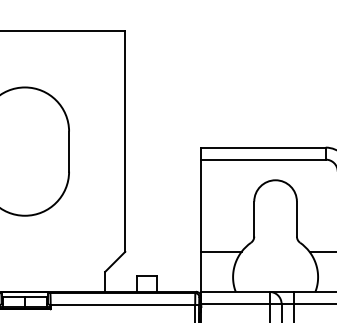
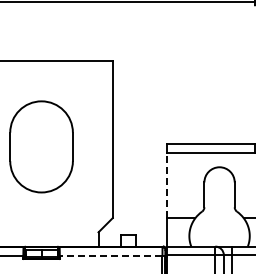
line: (200, 205) -> (166, 185), solid -> dashed
line: (122, 305) -> (110, 256), solid -> dashed

